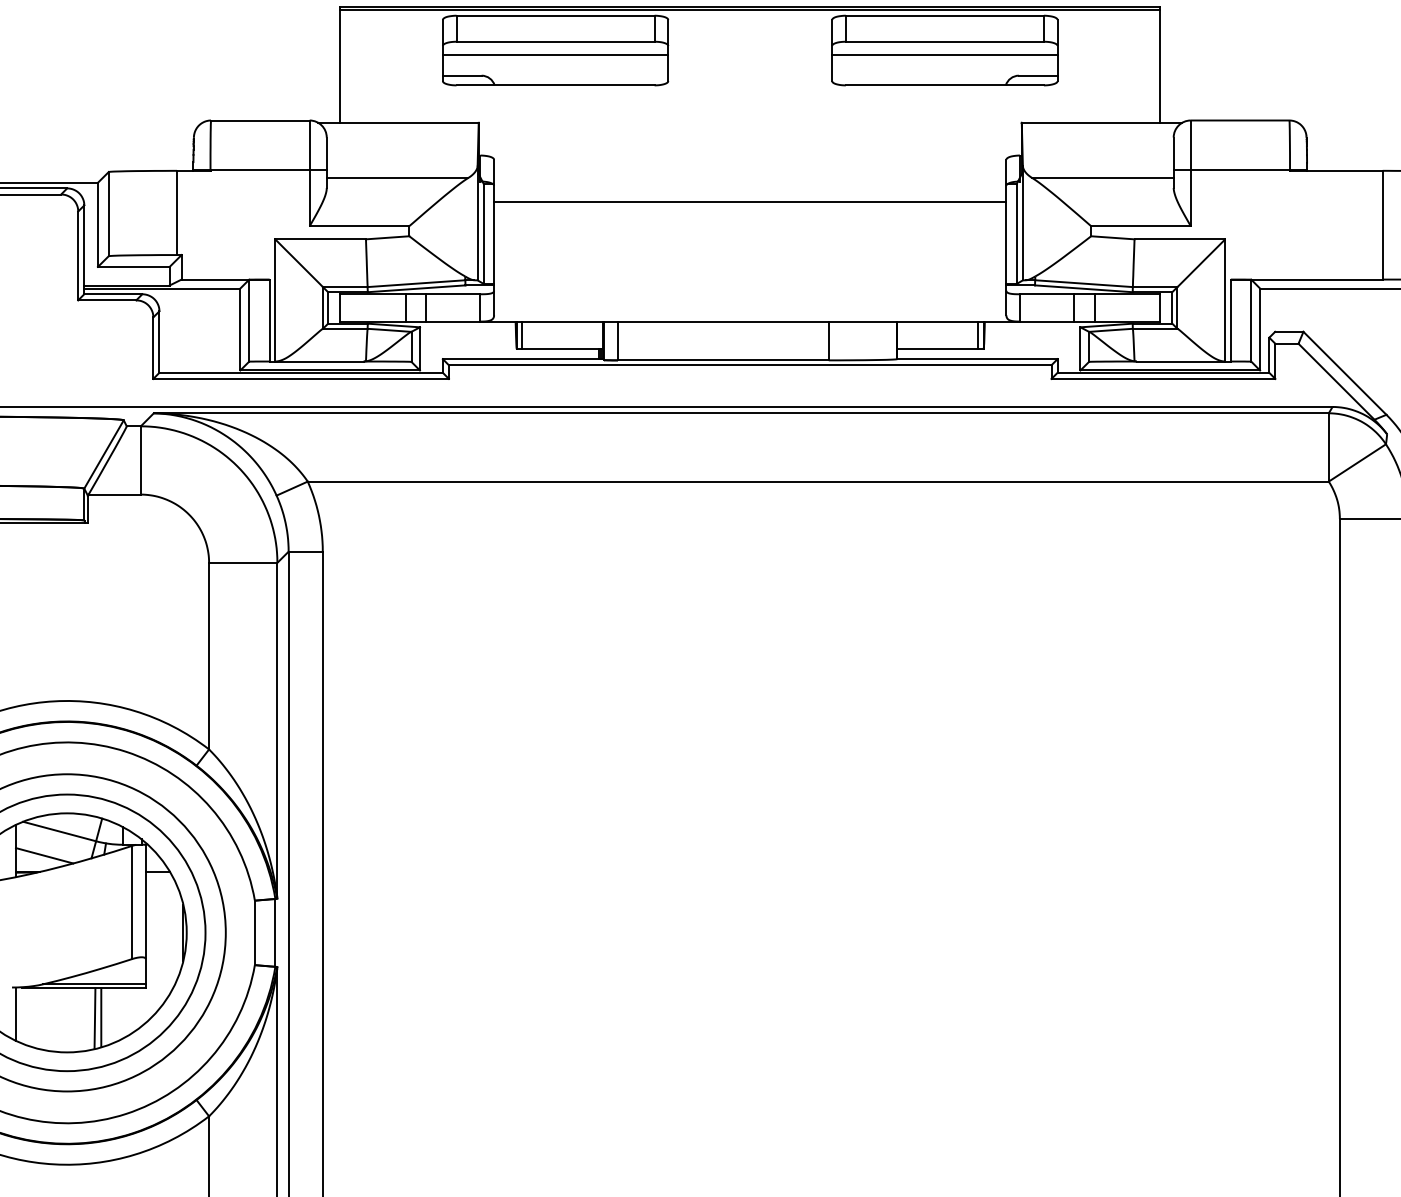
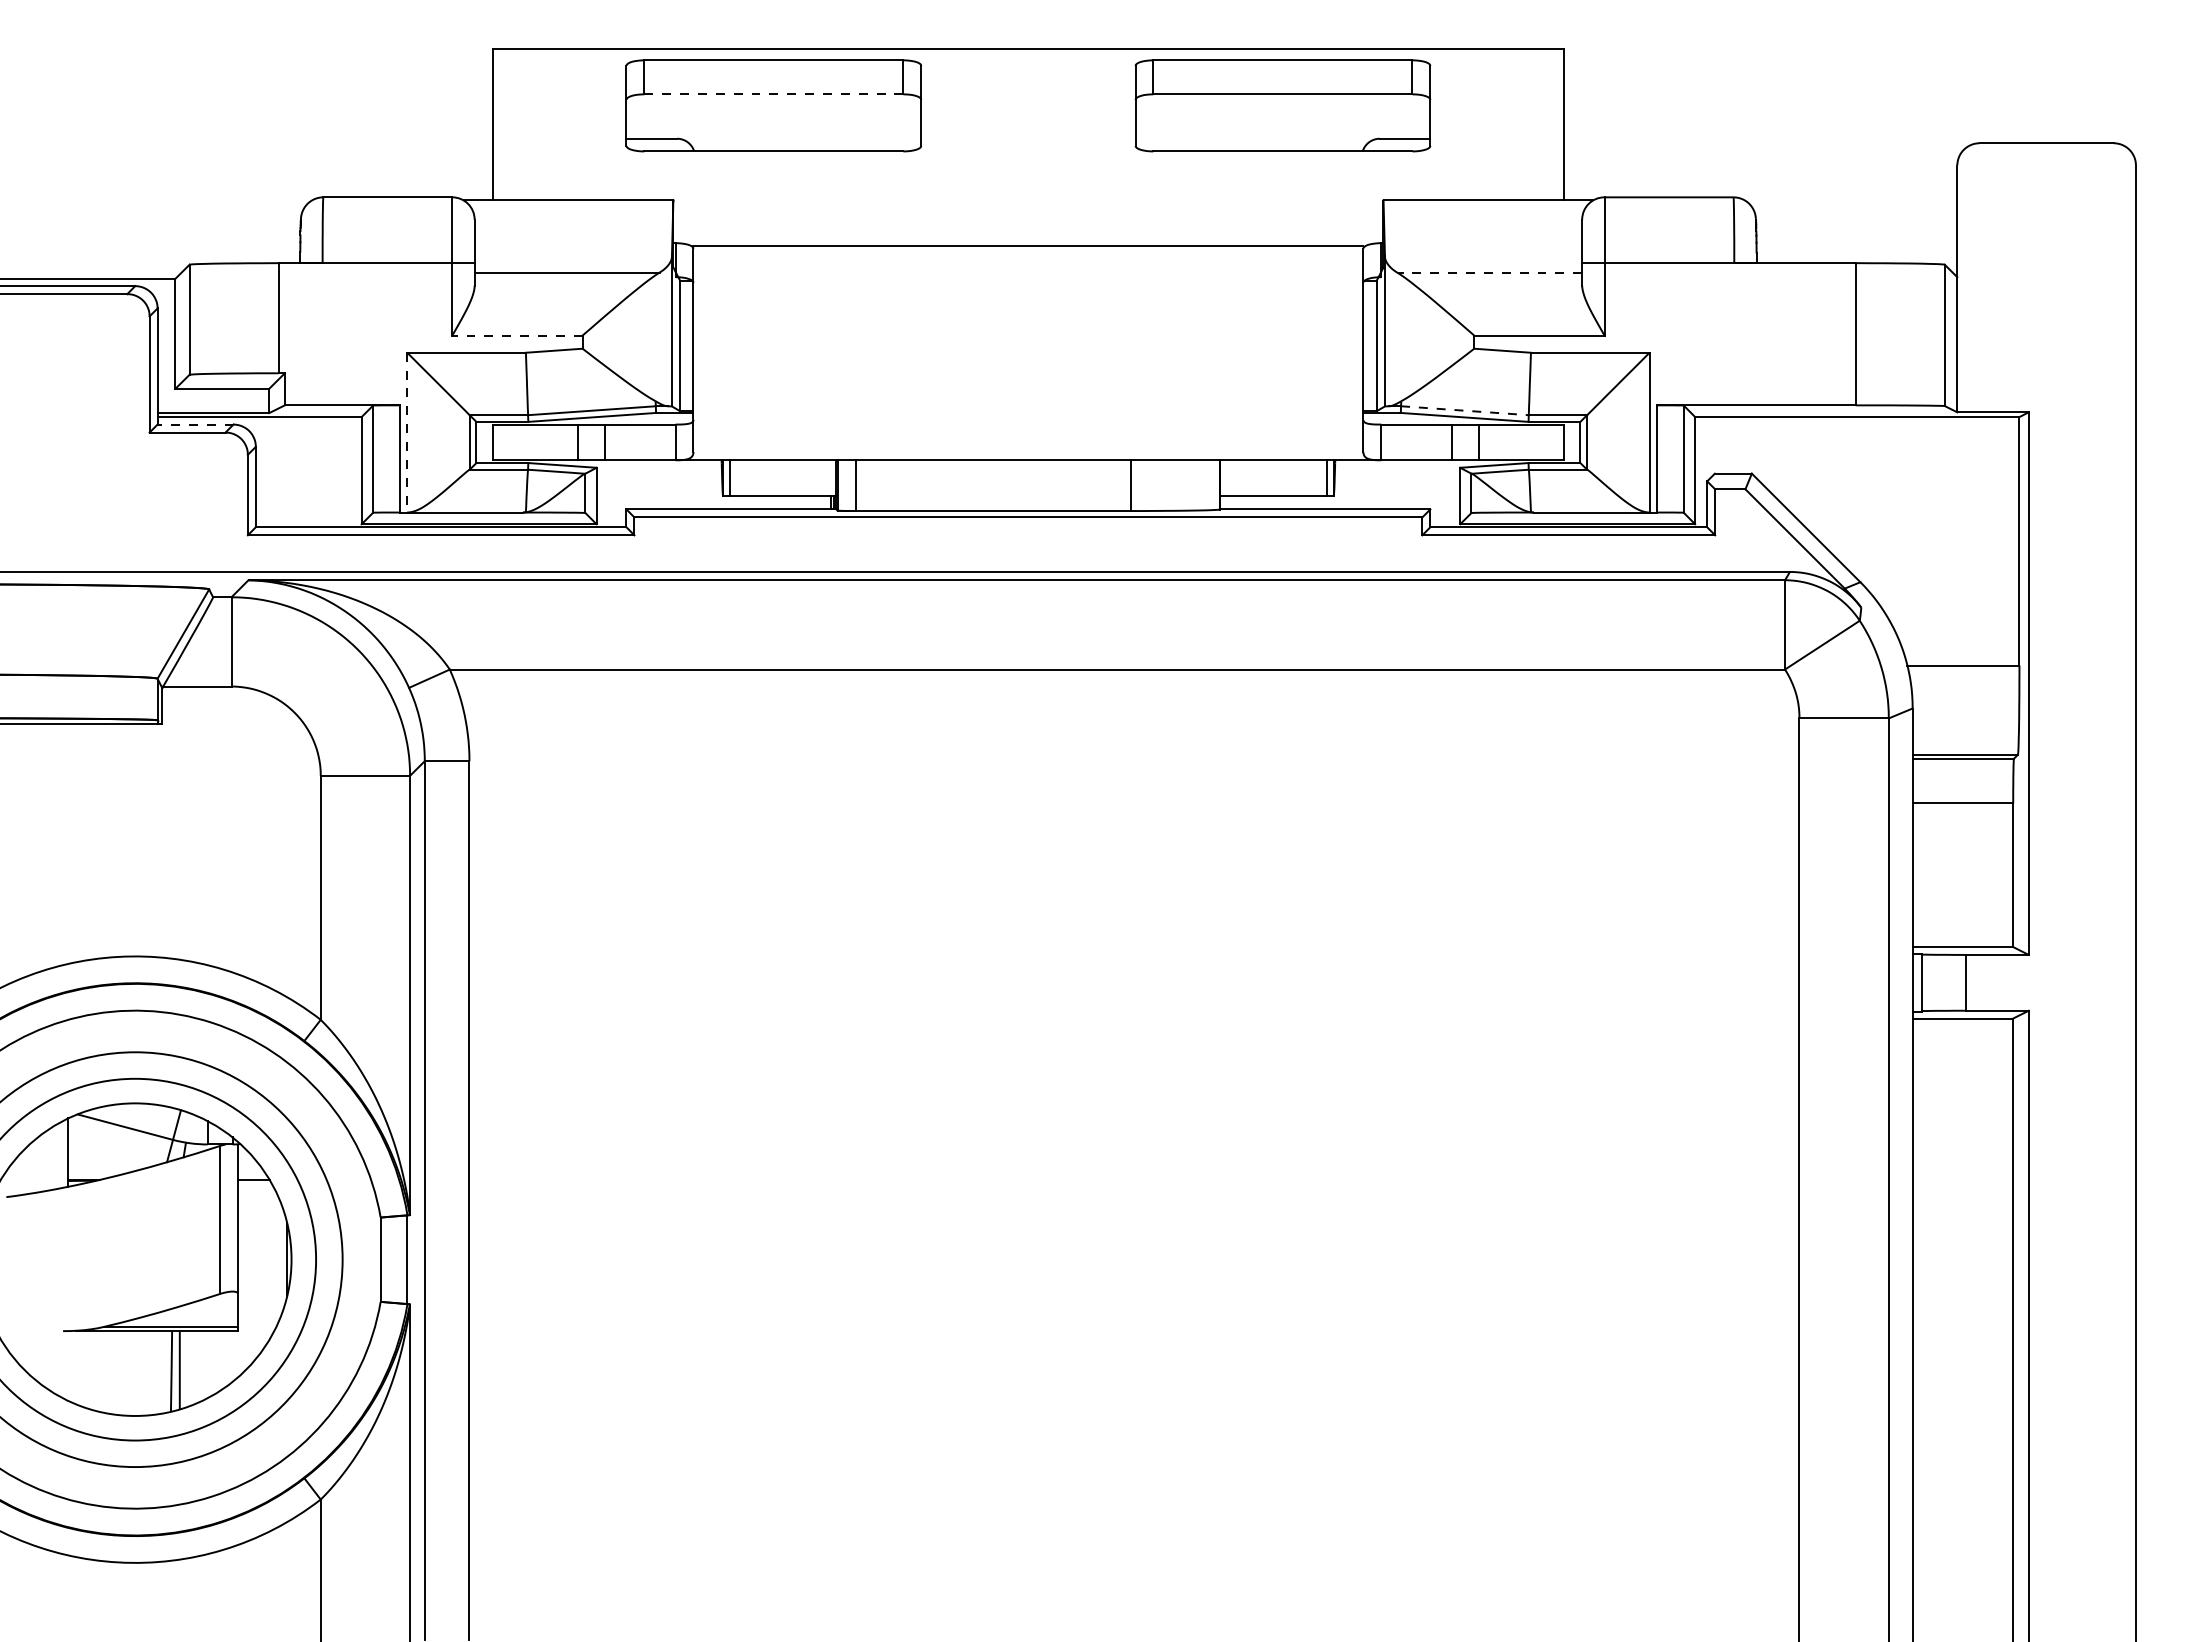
line: (750, 9) -> (1028, 52), removed
line: (555, 41) -> (773, 94), solid -> dashed
line: (555, 54) -> (773, 111), removed
line: (944, 54) -> (1282, 111), removed
line: (1102, 177) -> (1489, 272), solid -> dashed
line: (750, 201) -> (1028, 245), moved
line: (358, 226) -> (516, 335), solid -> dashed
line: (1084, 283) -> (1465, 410), solid -> dashed
line: (113, 294) -> (195, 424), solid -> dashed
line: (275, 300) -> (407, 432), solid -> dashed
line: (44, 855) -> (105, 1158), removed
line: (16, 1013) -> (68, 1365), removed

